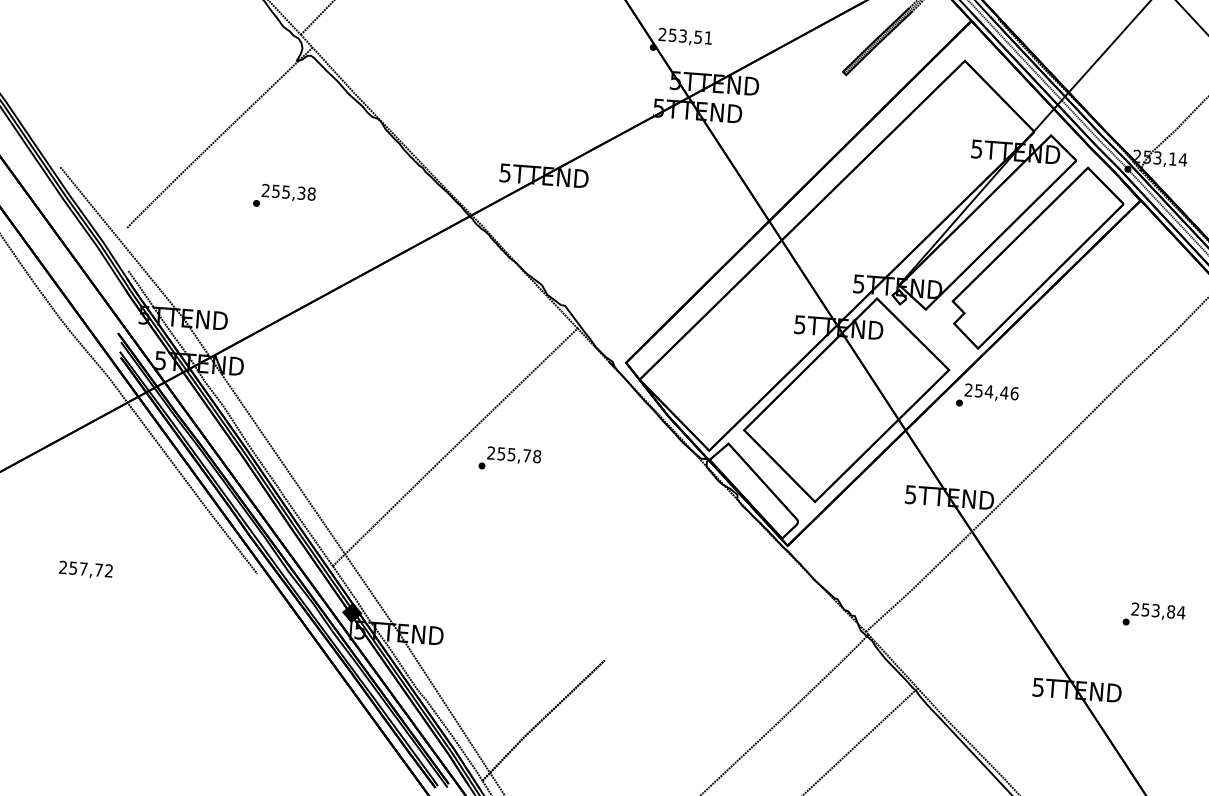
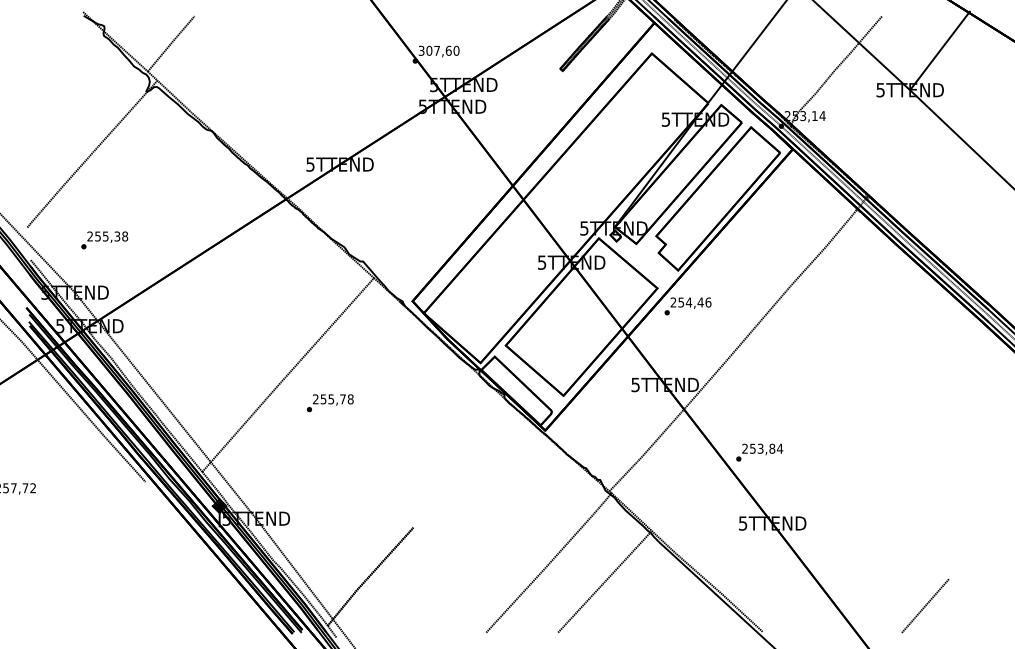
text: (684, 35) -> (438, 50), 253,51 -> 307,60
text: (284, 197) -> (104, 240), moved
text: (508, 459) -> (329, 403), moved
text: (1153, 615) -> (759, 452), moved

